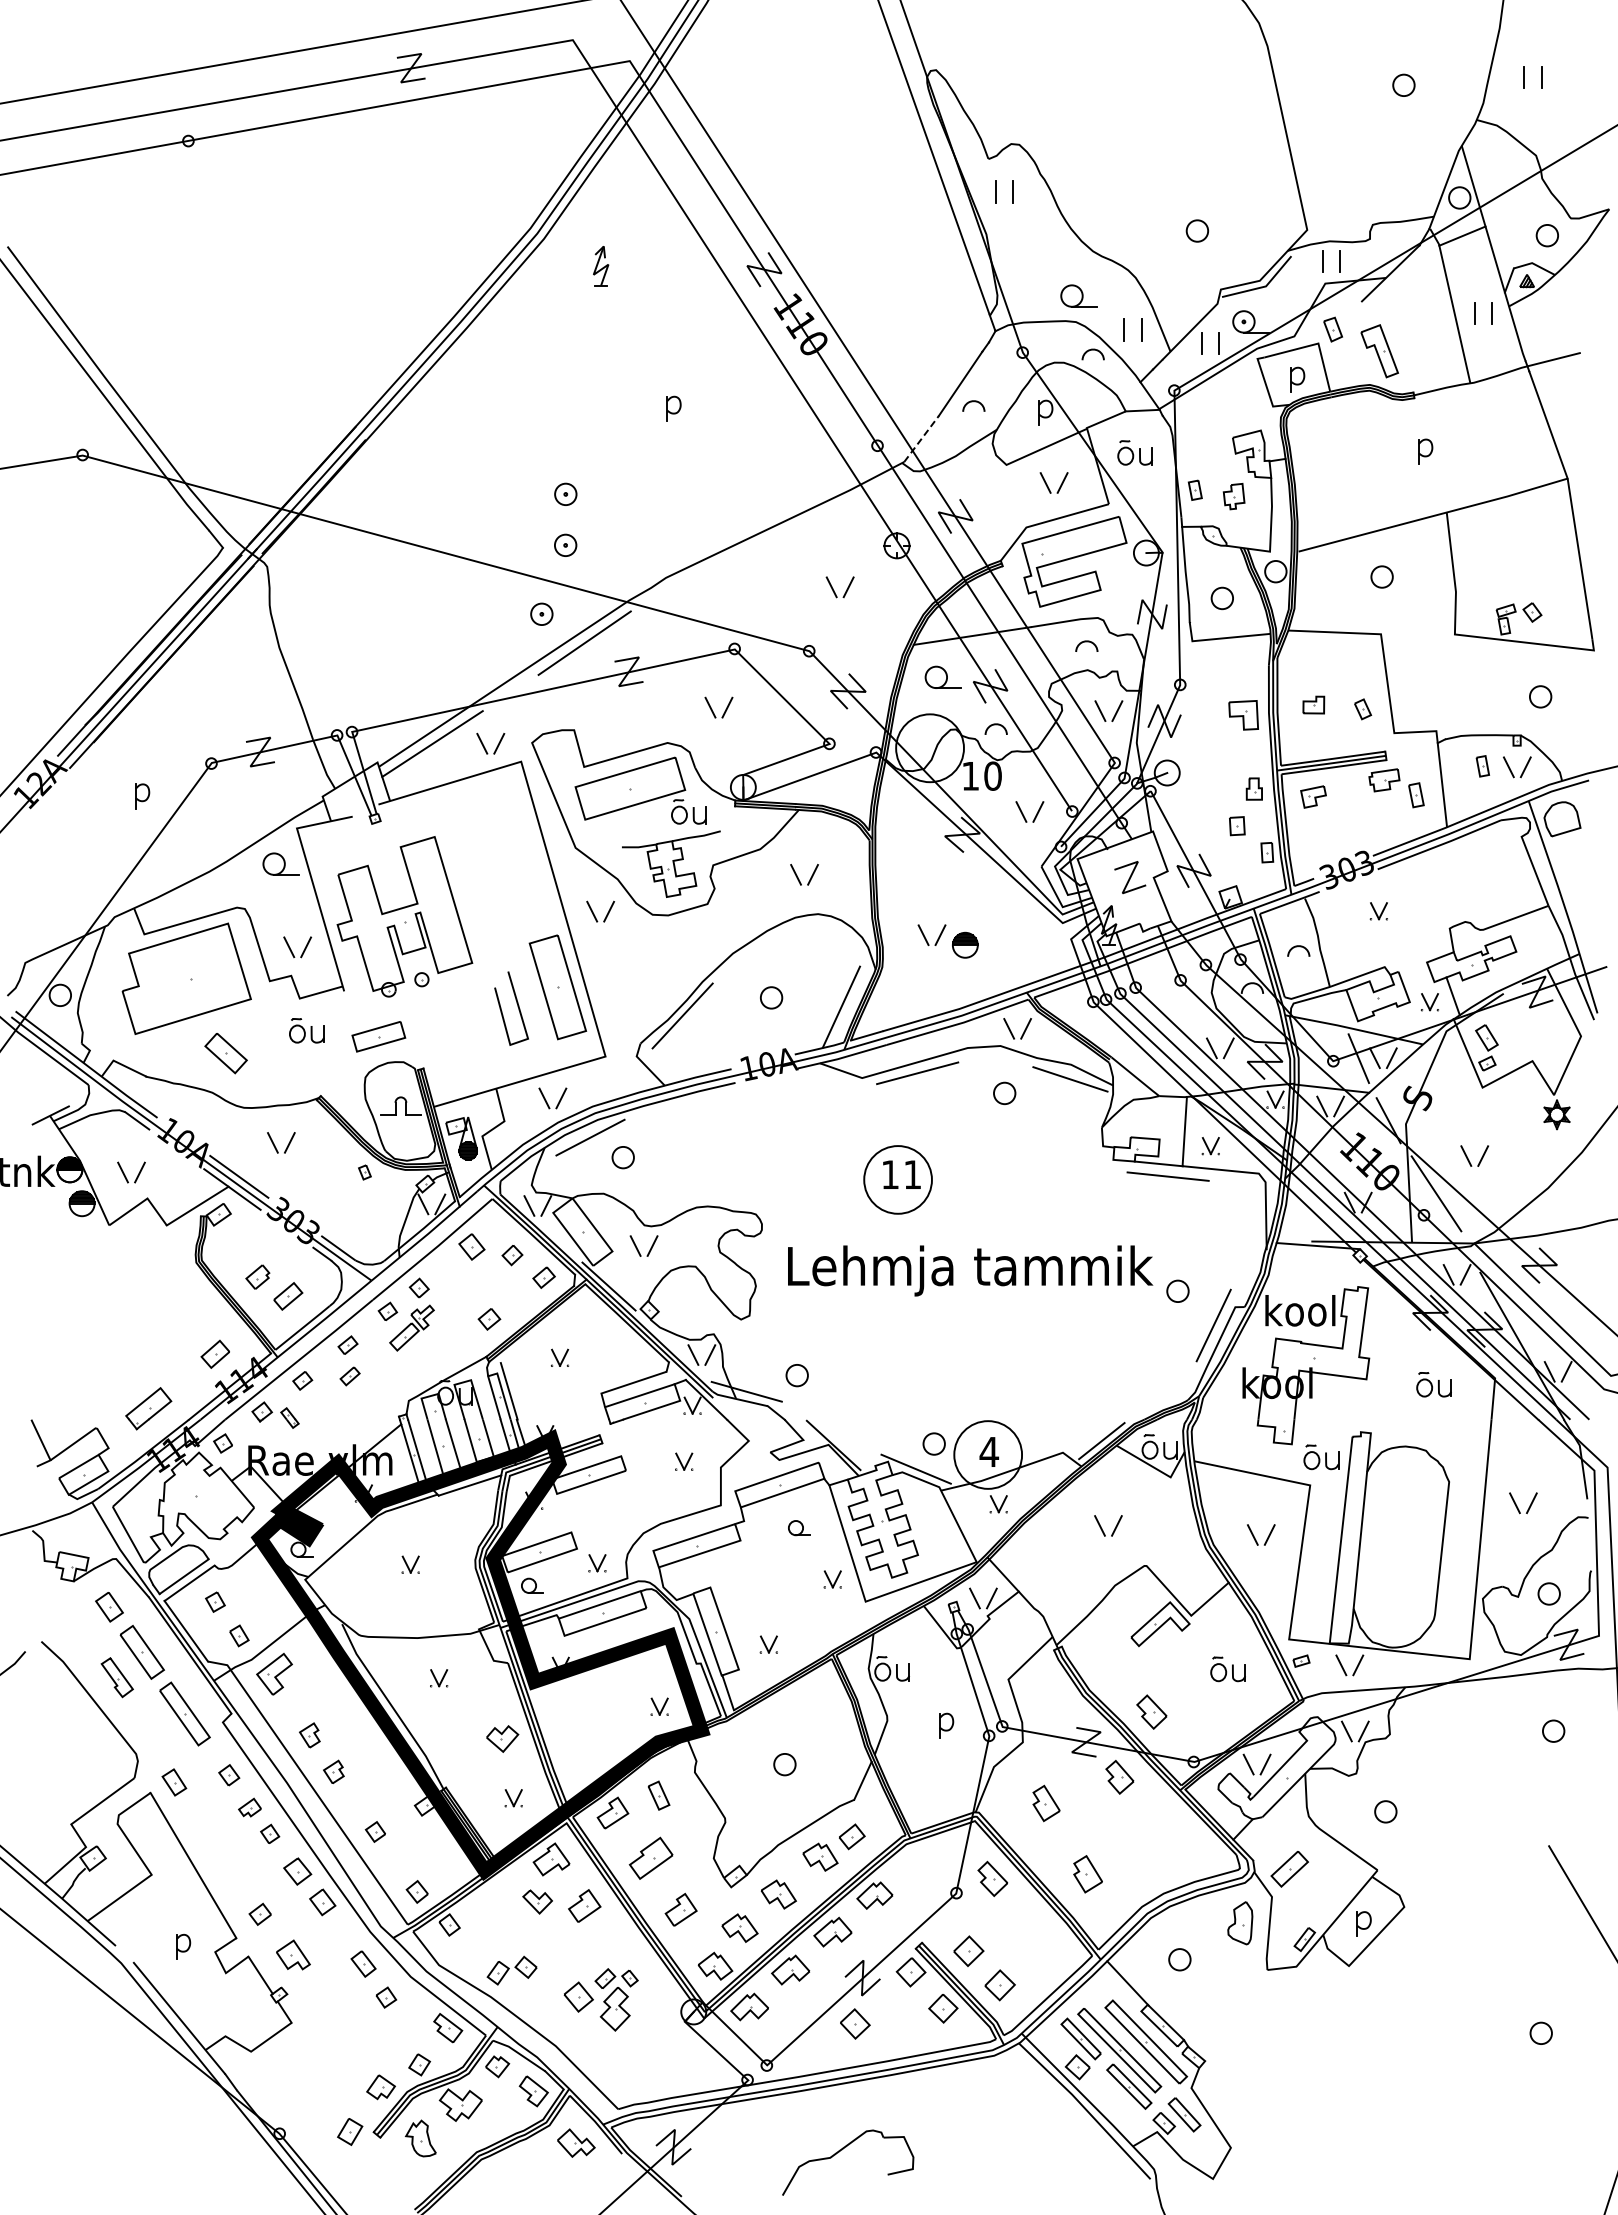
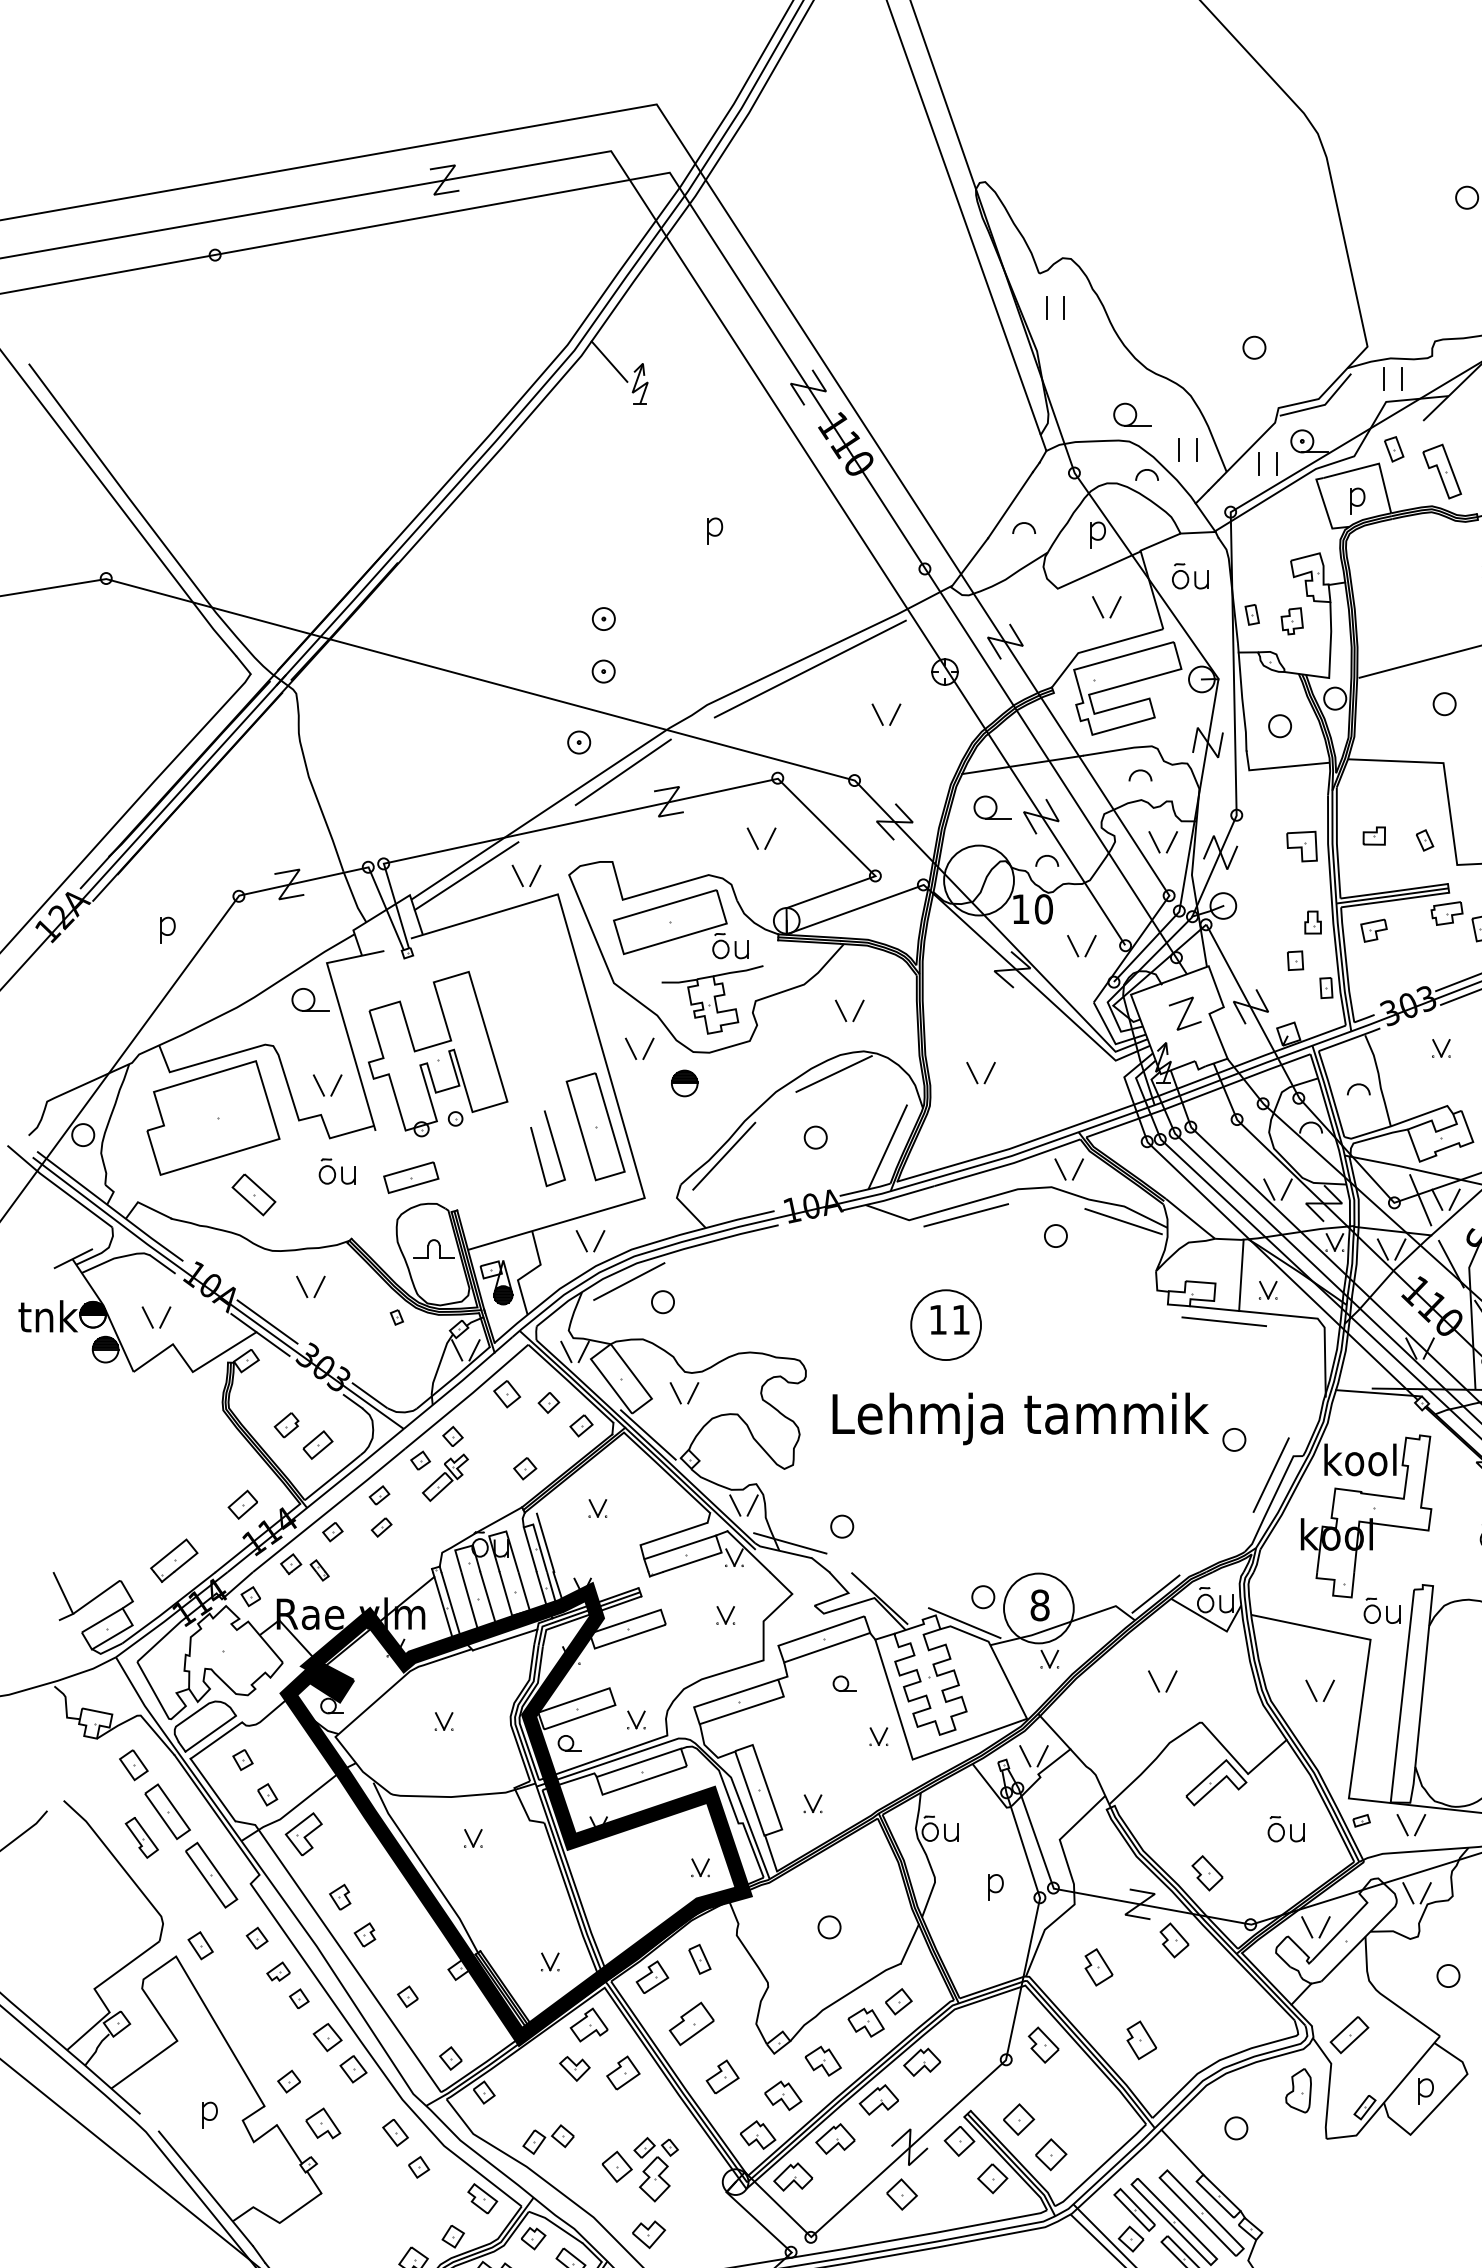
line: (570, 244) -> (608, 361), added
line: (921, 438) -> (970, 561), dashed -> solid
line: (766, 542) -> (810, 668), added
line: (788, 935) -> (833, 1073), added
part: (965, 944) -> (684, 1082), moved
text: (989, 1451) -> (1040, 1604), 4 -> 8
part: (502, 1738) -> (648, 2234), moved

